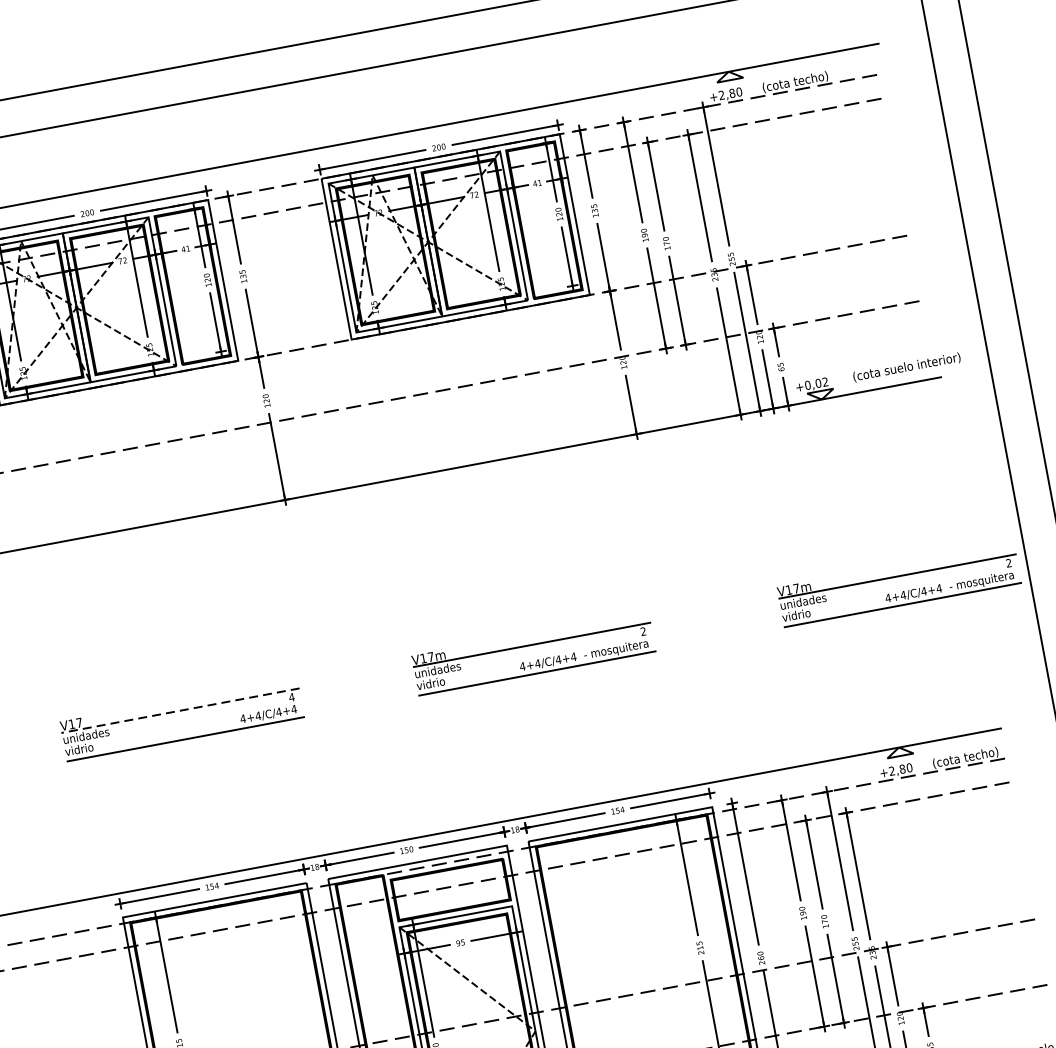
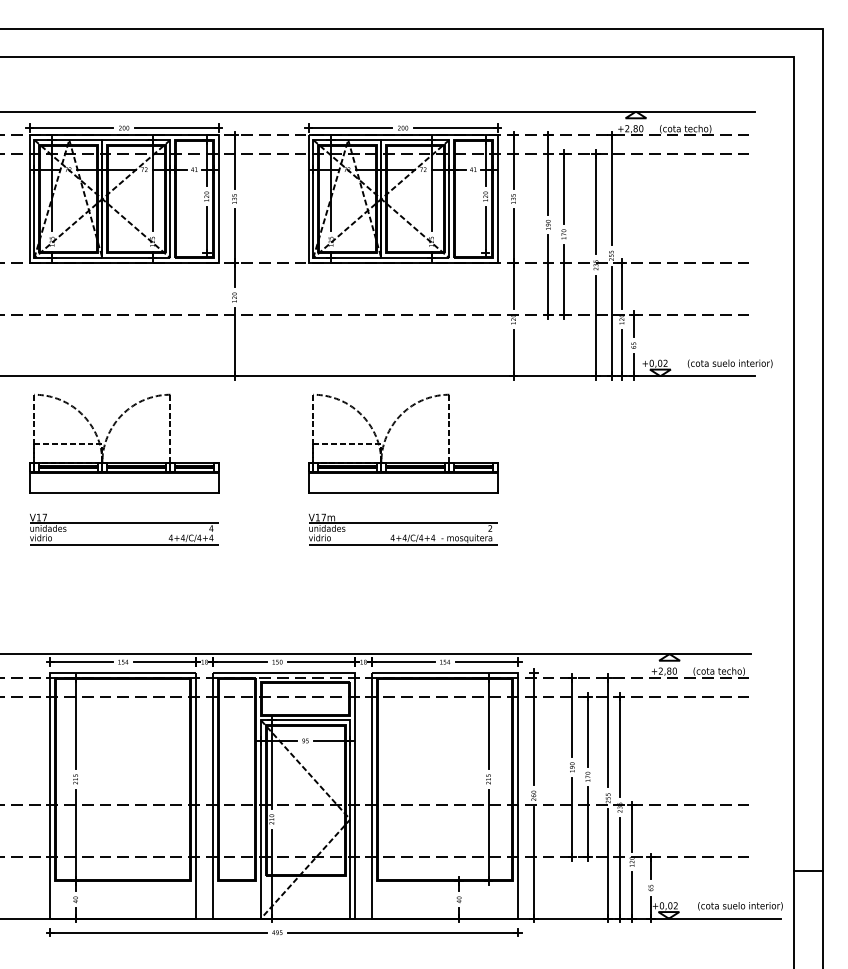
part: (492, 541) -> (387, 437), added
part: (898, 585) -> (692, 529), removed
part: (140, 606) -> (108, 437), added
line: (180, 710) -> (124, 522), dashed -> solid

